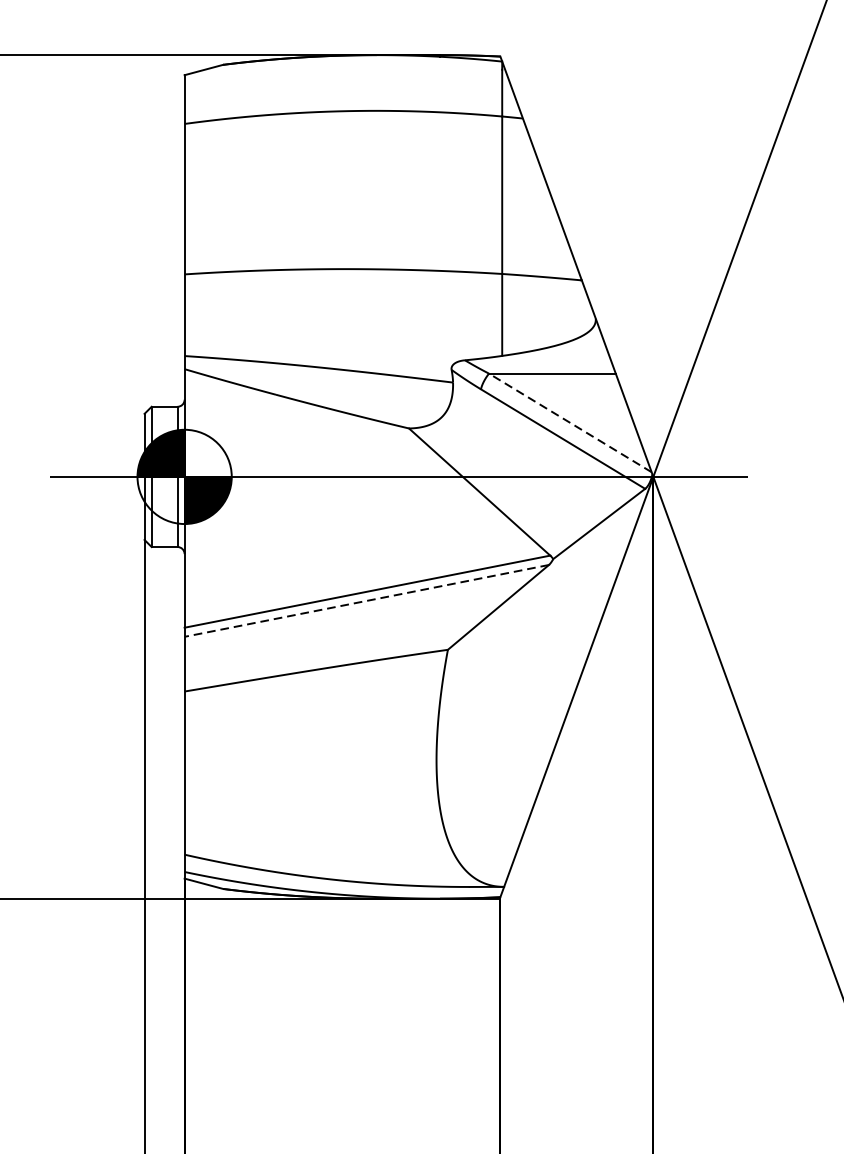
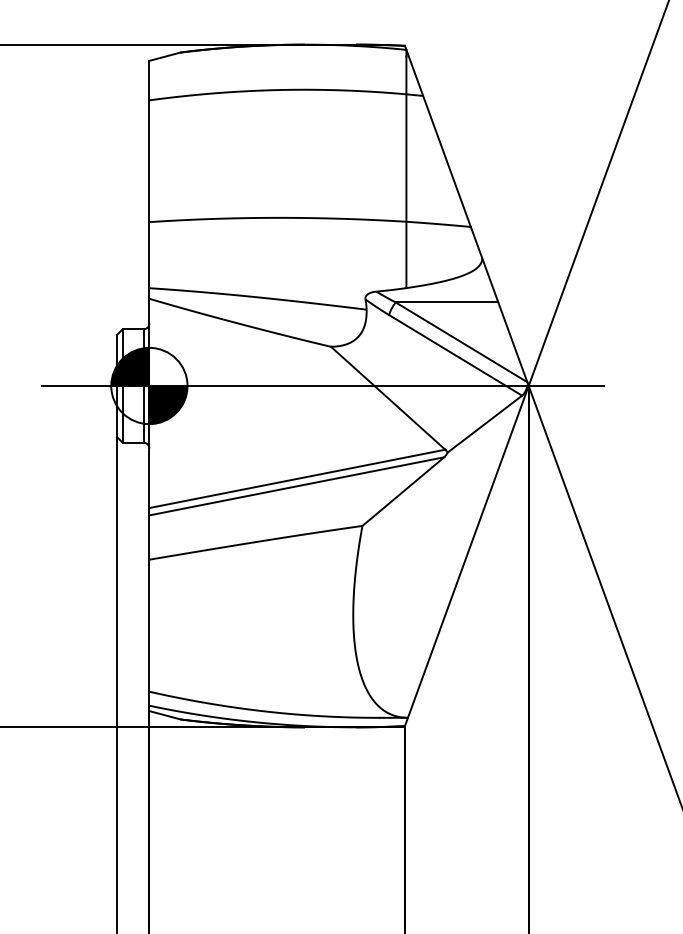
line: (570, 423) -> (461, 342), dashed -> solid
line: (366, 601) -> (296, 486), dashed -> solid

